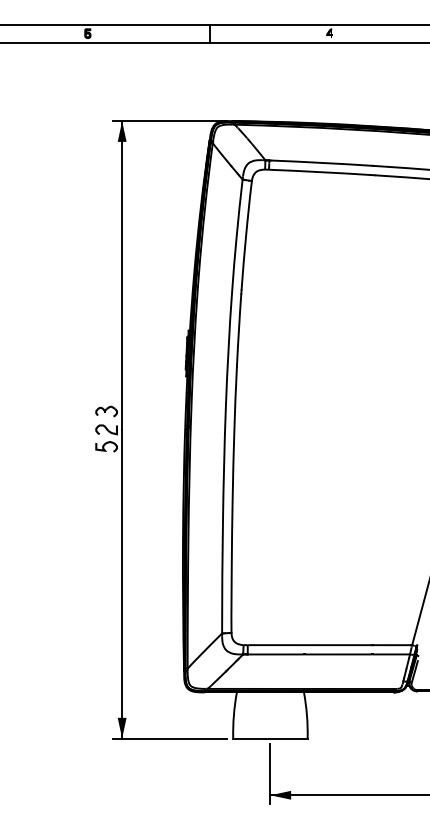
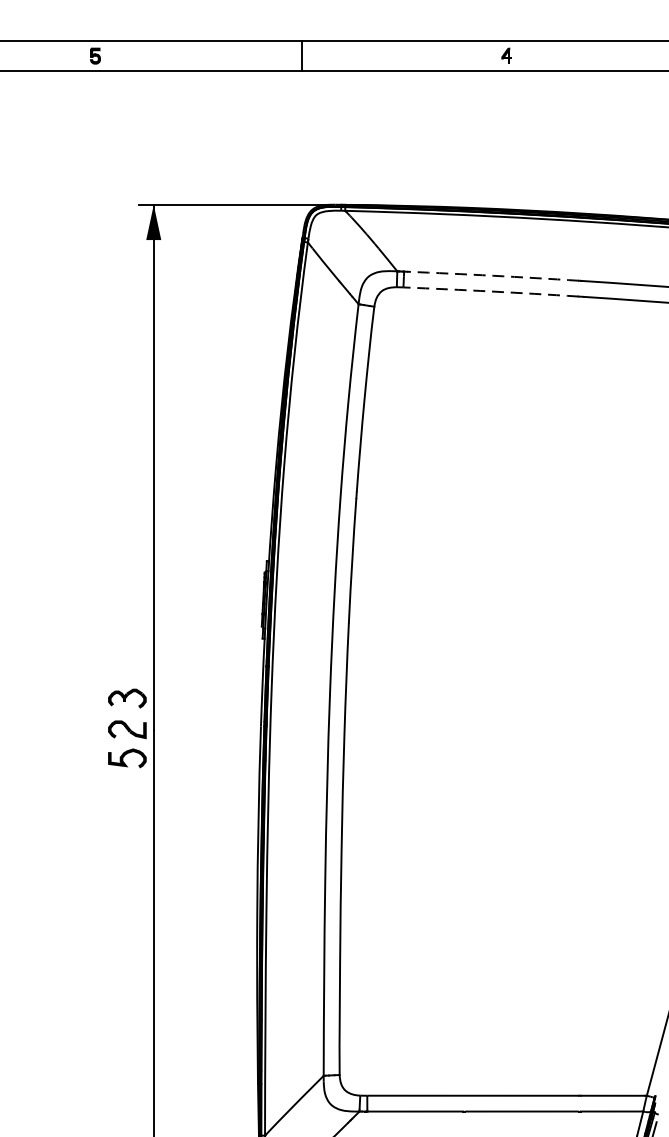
arc: (321, 162) -> (492, 275), solid -> dashed
arc: (320, 172) -> (490, 292), solid -> dashed

